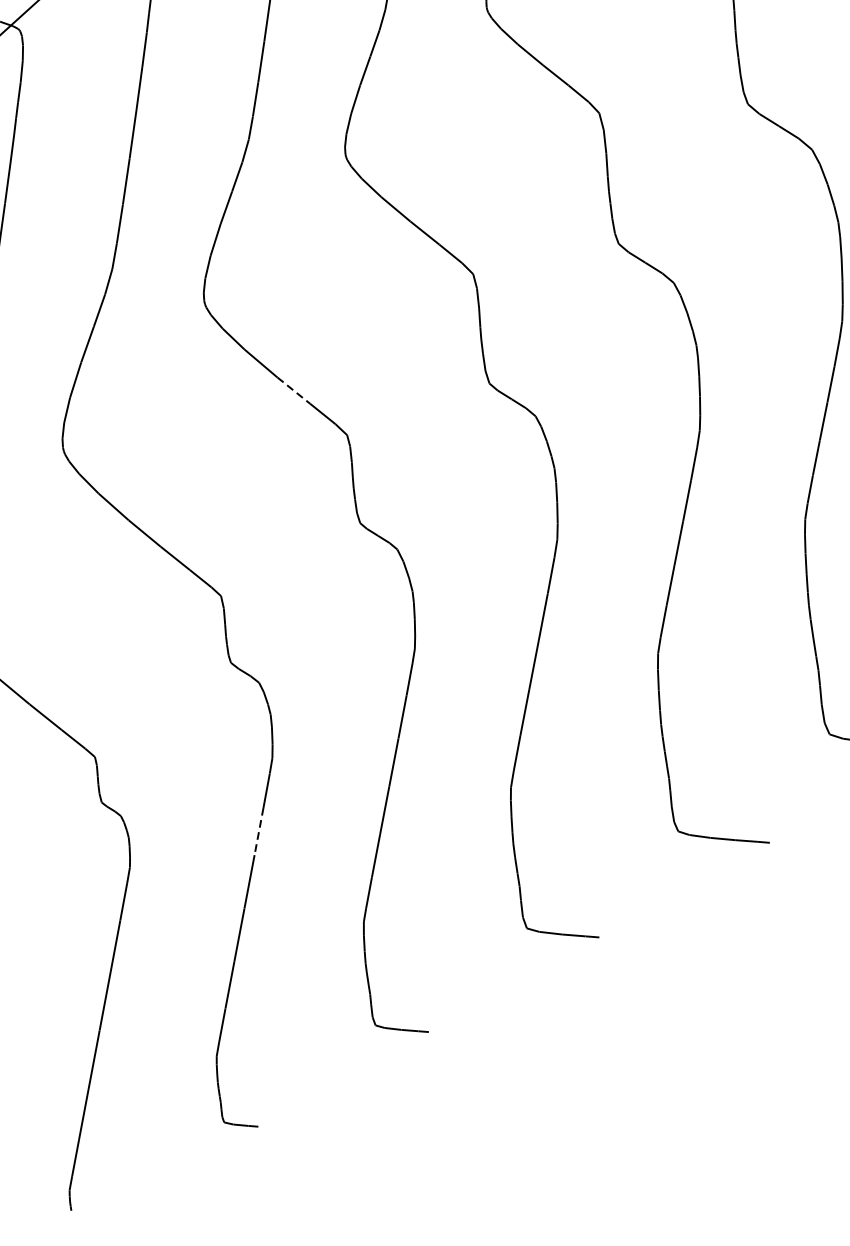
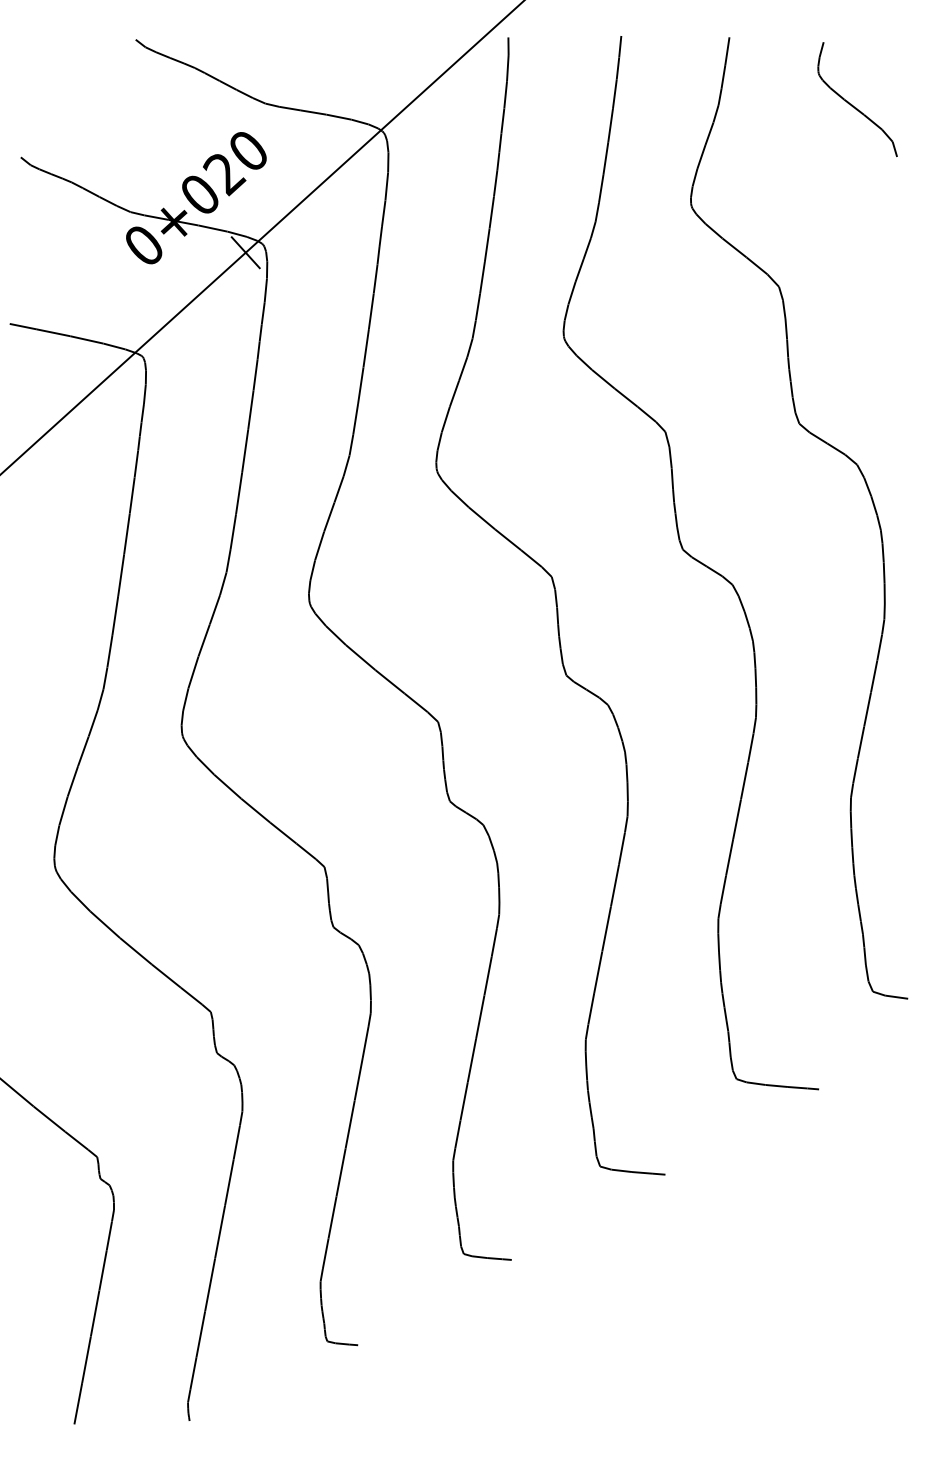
line: (294, 390) -> (390, 681), dashed -> solid
line: (258, 831) -> (358, 1079), dashed -> solid

